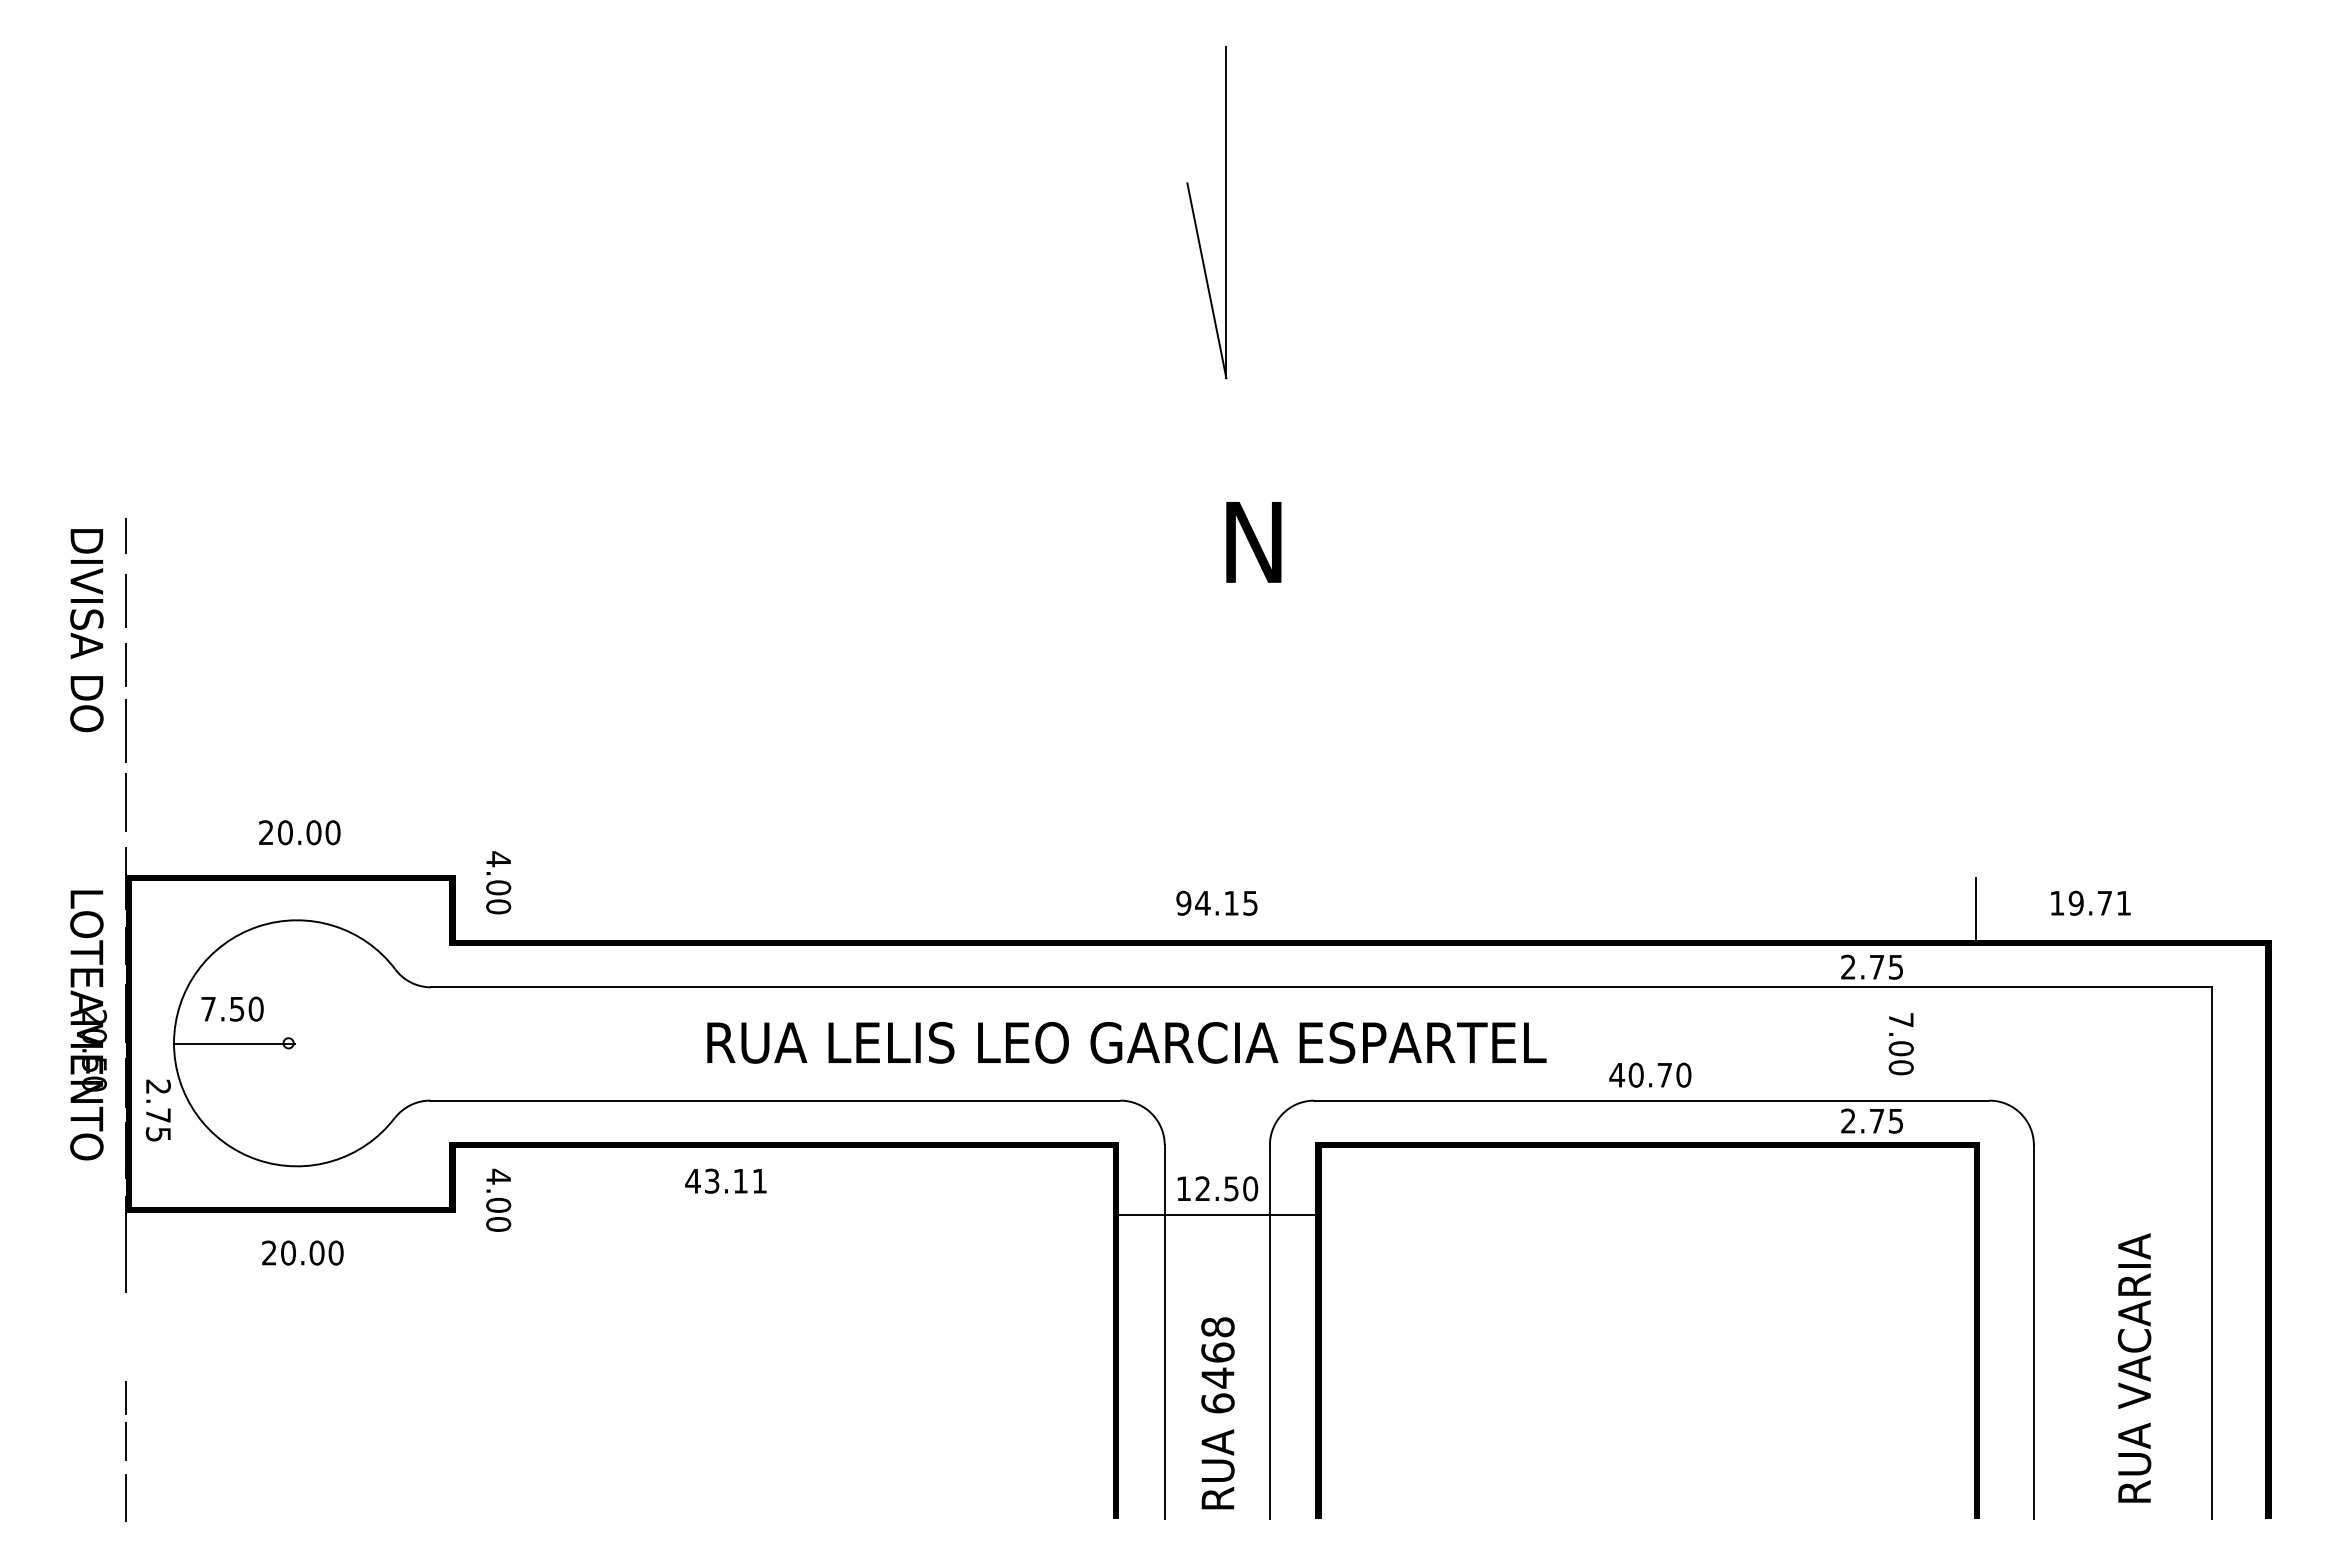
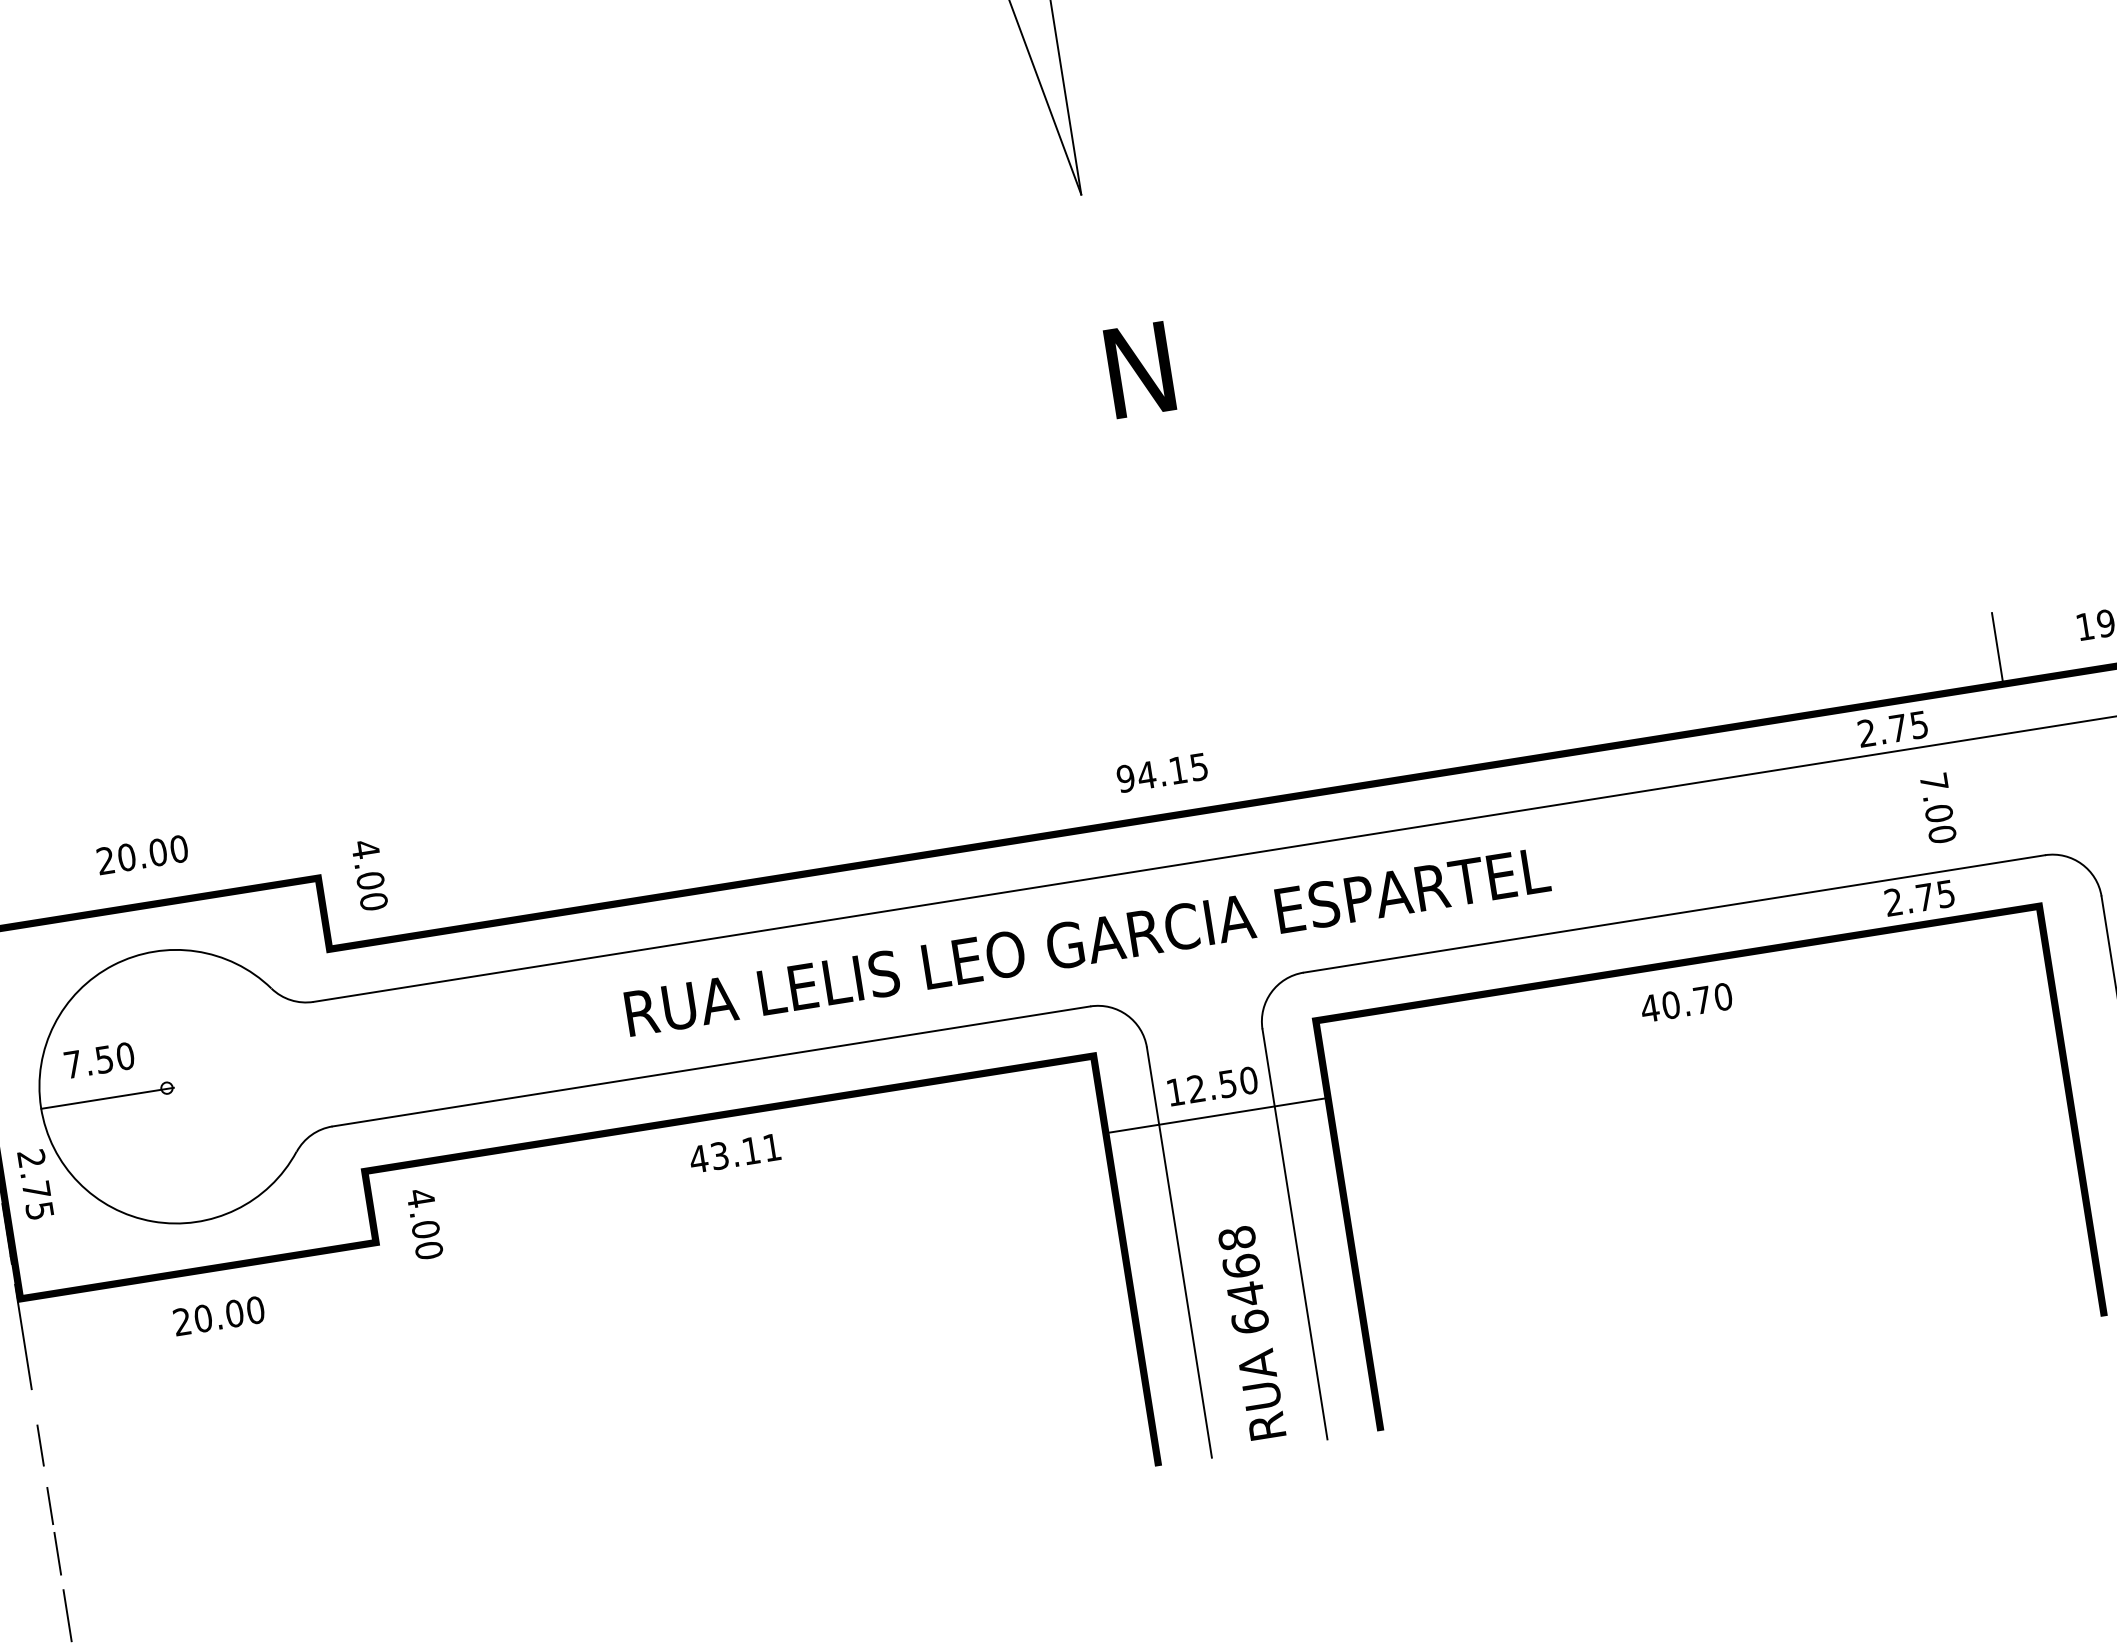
text: (1650, 1074) -> (1686, 1001), moved
text: (725, 1180) -> (734, 1152), moved
line: (126, 1342) -> (40, 1444), added

